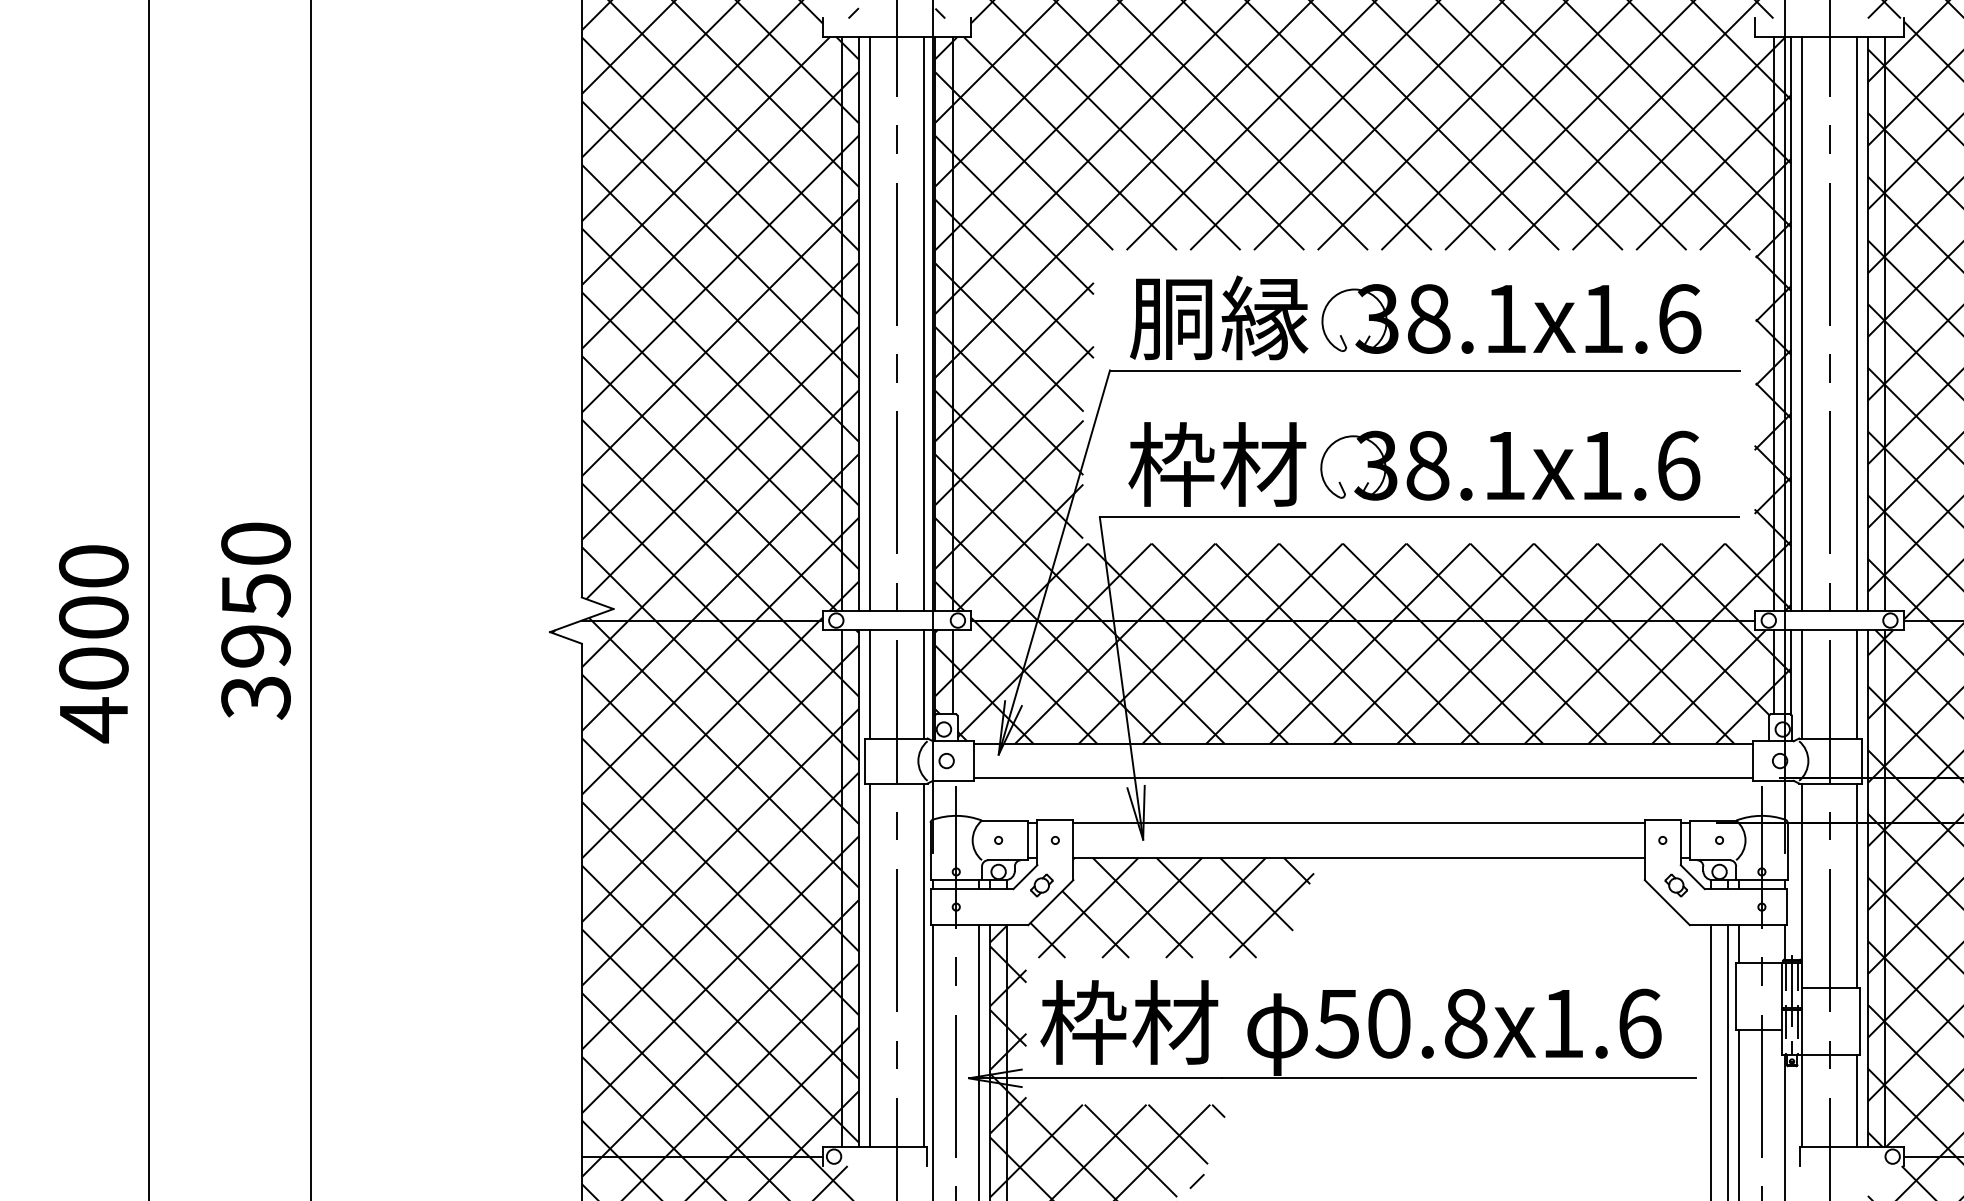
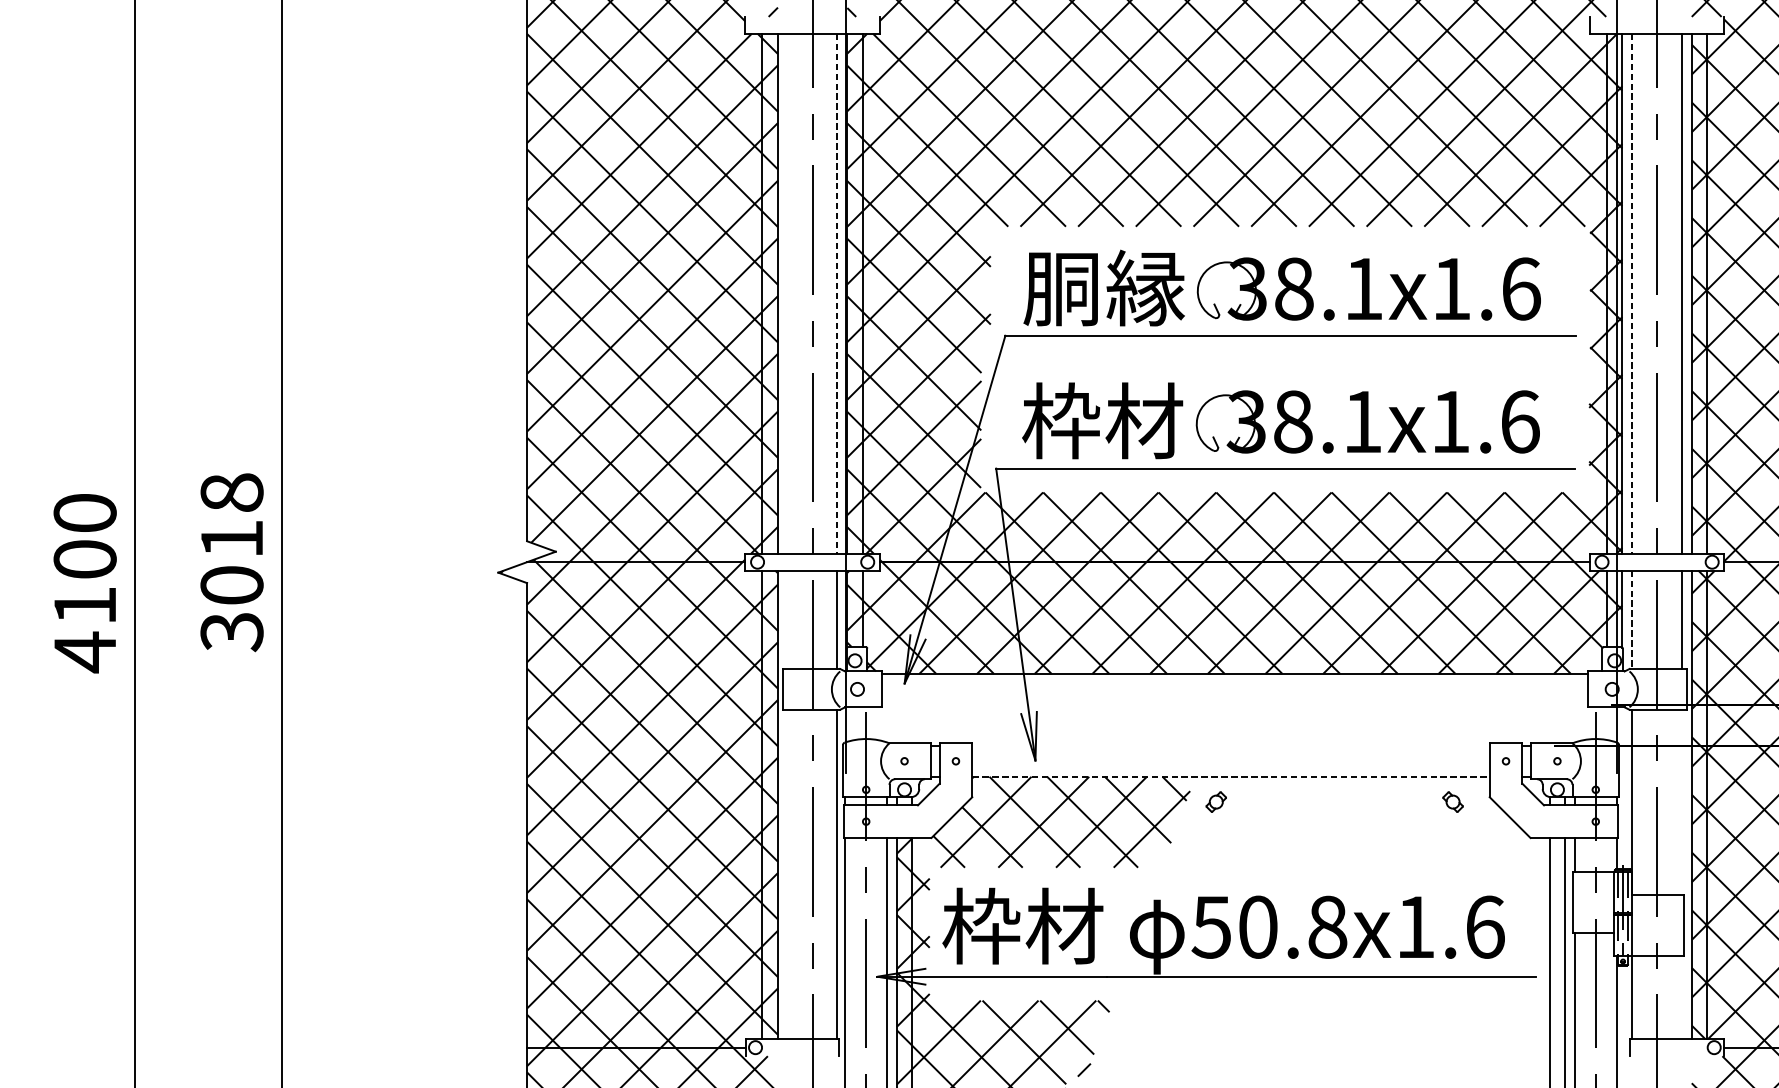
line: (869, 324) -> (787, 294), removed
line: (924, 324) -> (837, 294), solid -> dashed
line: (1802, 324) -> (1632, 294), solid -> dashed
text: (255, 594) -> (231, 538), 3950 -> 3018
text: (93, 668) -> (84, 605), 4000 -> 4100
line: (869, 683) -> (787, 619), removed
line: (1802, 684) -> (1632, 620), solid -> dashed
line: (1363, 778) -> (1234, 705), removed
line: (1358, 823) -> (1230, 745), removed
line: (1359, 857) -> (1231, 776), solid -> dashed
part: (1041, 885) -> (1215, 802), moved
part: (1675, 885) -> (1452, 802), moved
line: (1856, 885) -> (1681, 802), removed
line: (869, 965) -> (787, 874), removed
line: (1856, 1101) -> (1681, 997), removed

